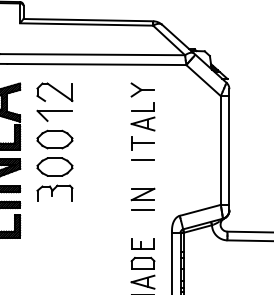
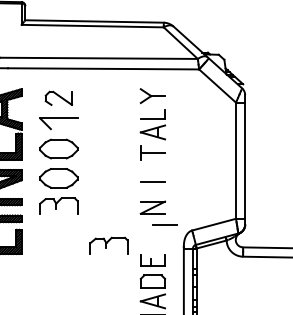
part: (54, 91) -> (58, 97), size x0.7
line: (142, 159) -> (152, 180), moved
line: (142, 209) -> (164, 223), moved
part: (101, 229) -> (108, 245), added

